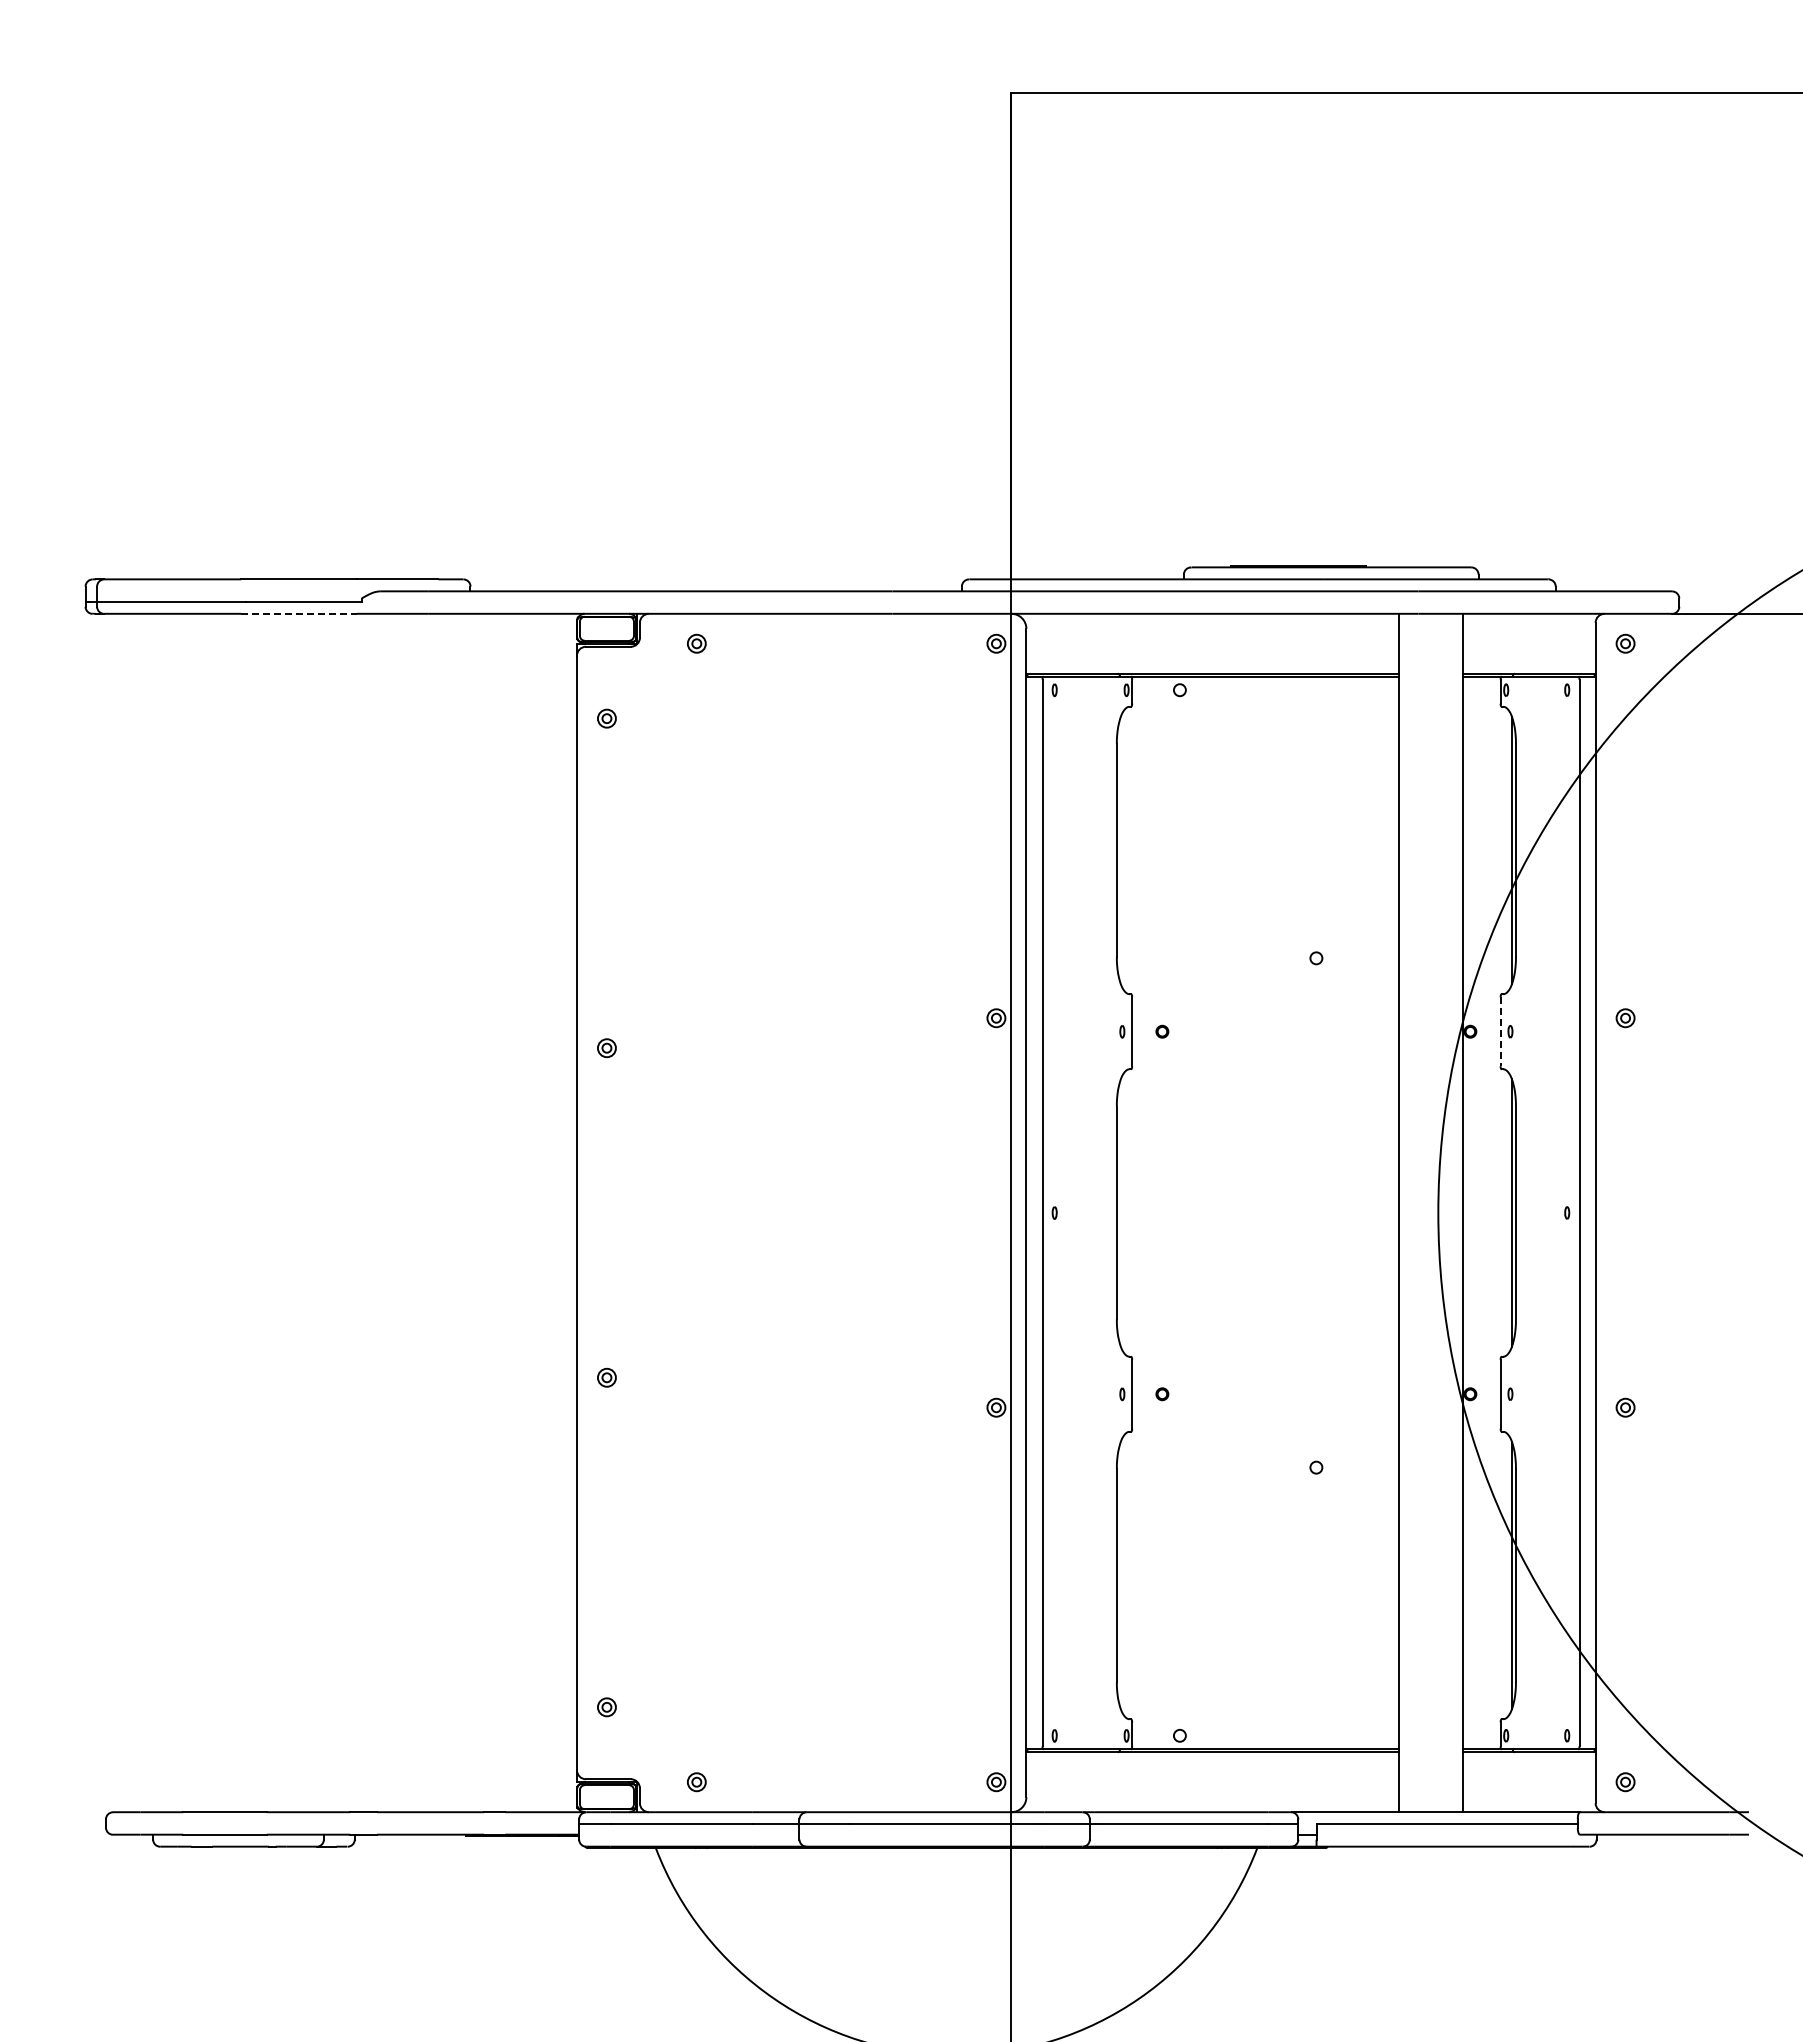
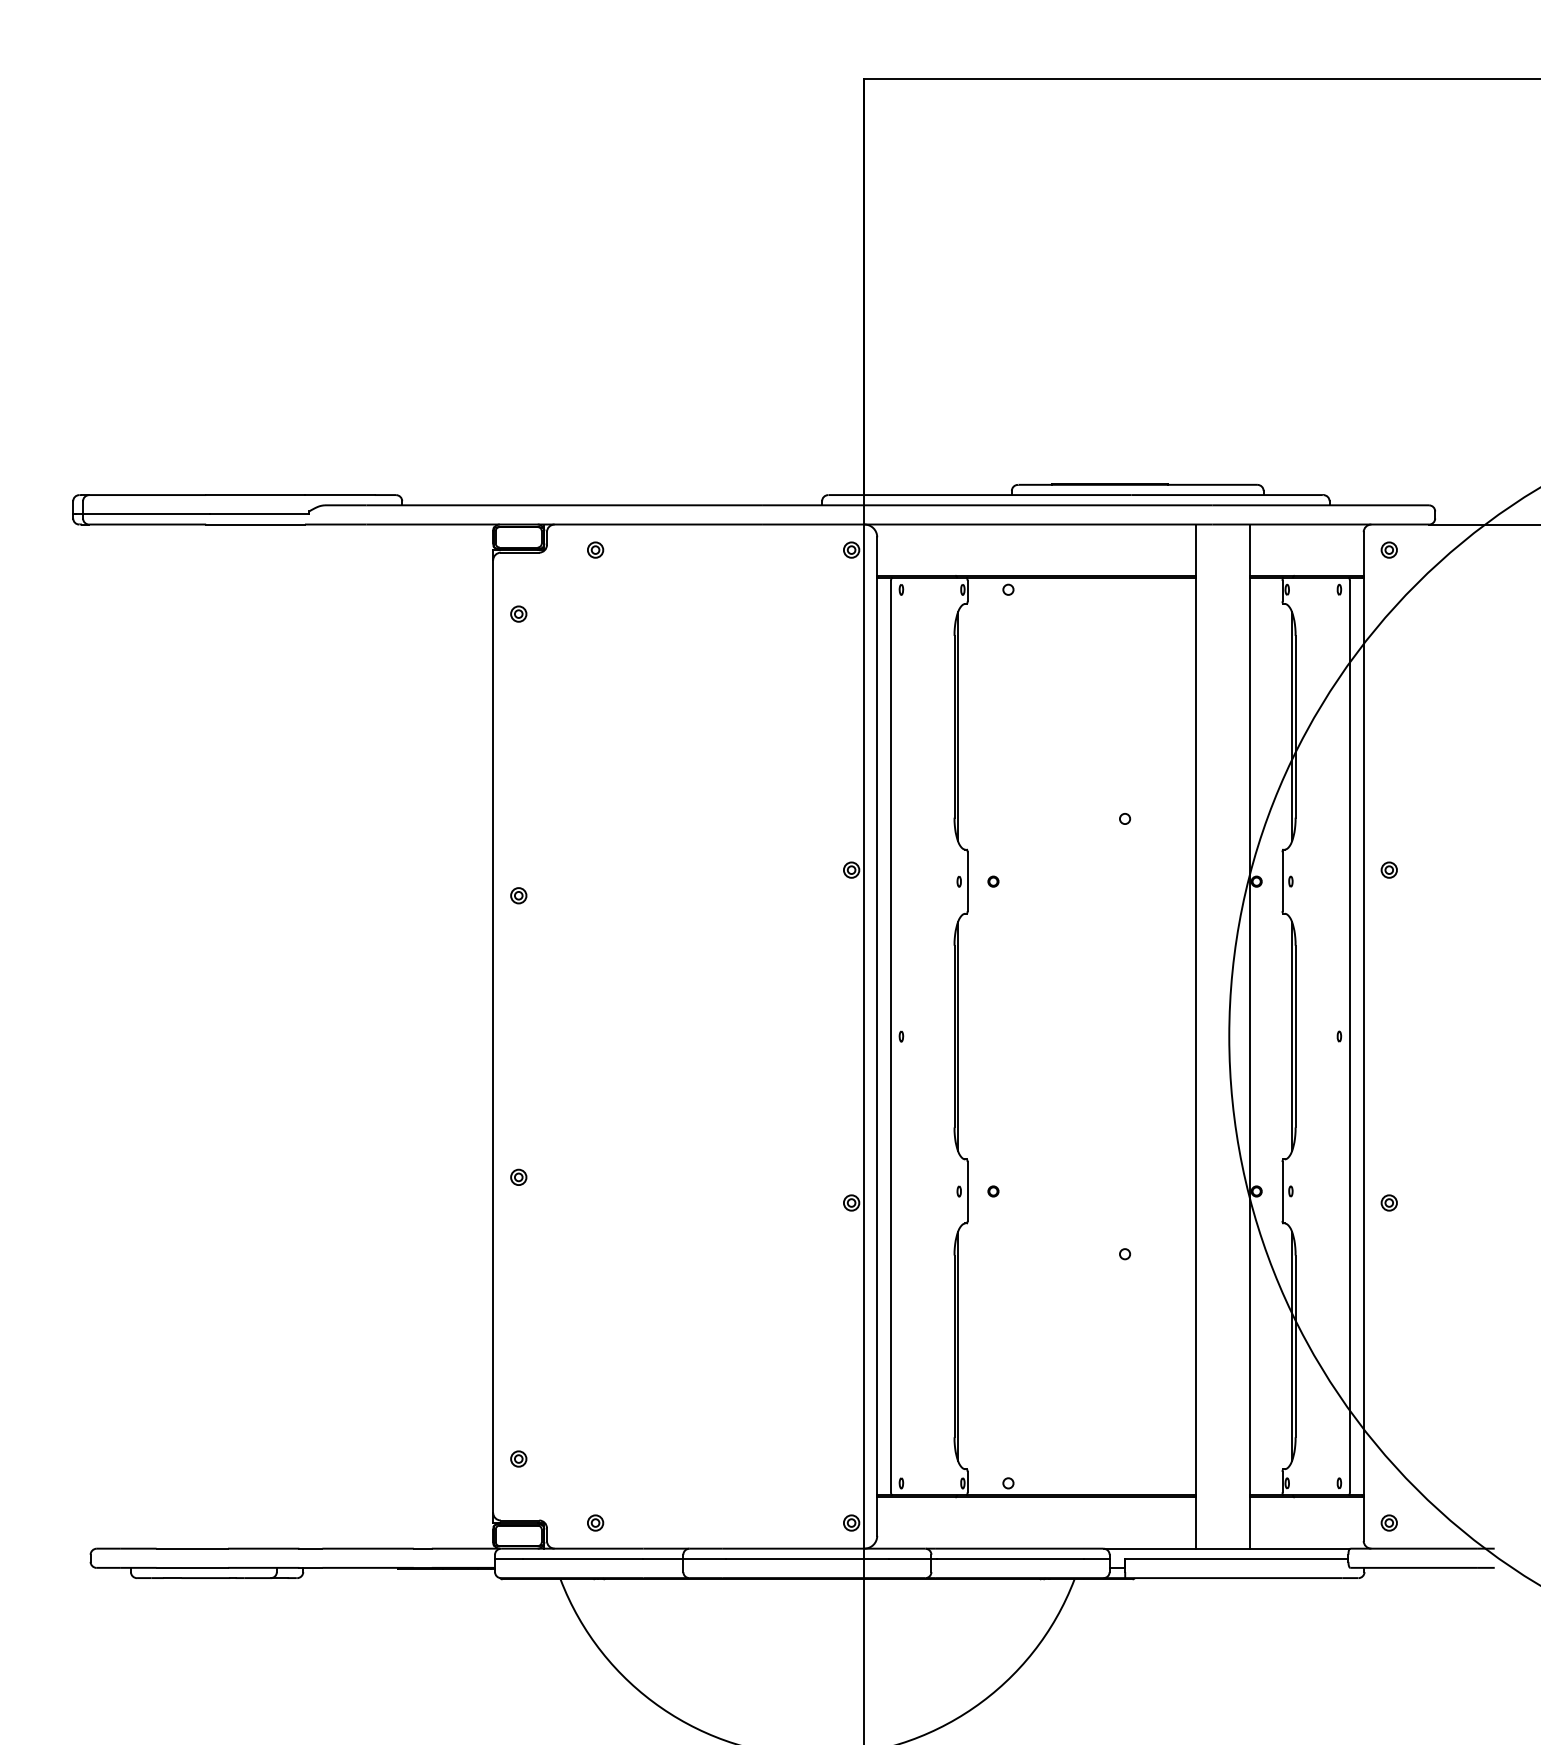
line: (298, 613) -> (255, 524), dashed -> solid
line: (1120, 850) -> (957, 726), added
line: (1500, 1032) -> (1282, 882), dashed -> solid
line: (1120, 1212) -> (957, 1036), added
line: (1120, 1575) -> (957, 1346), added

